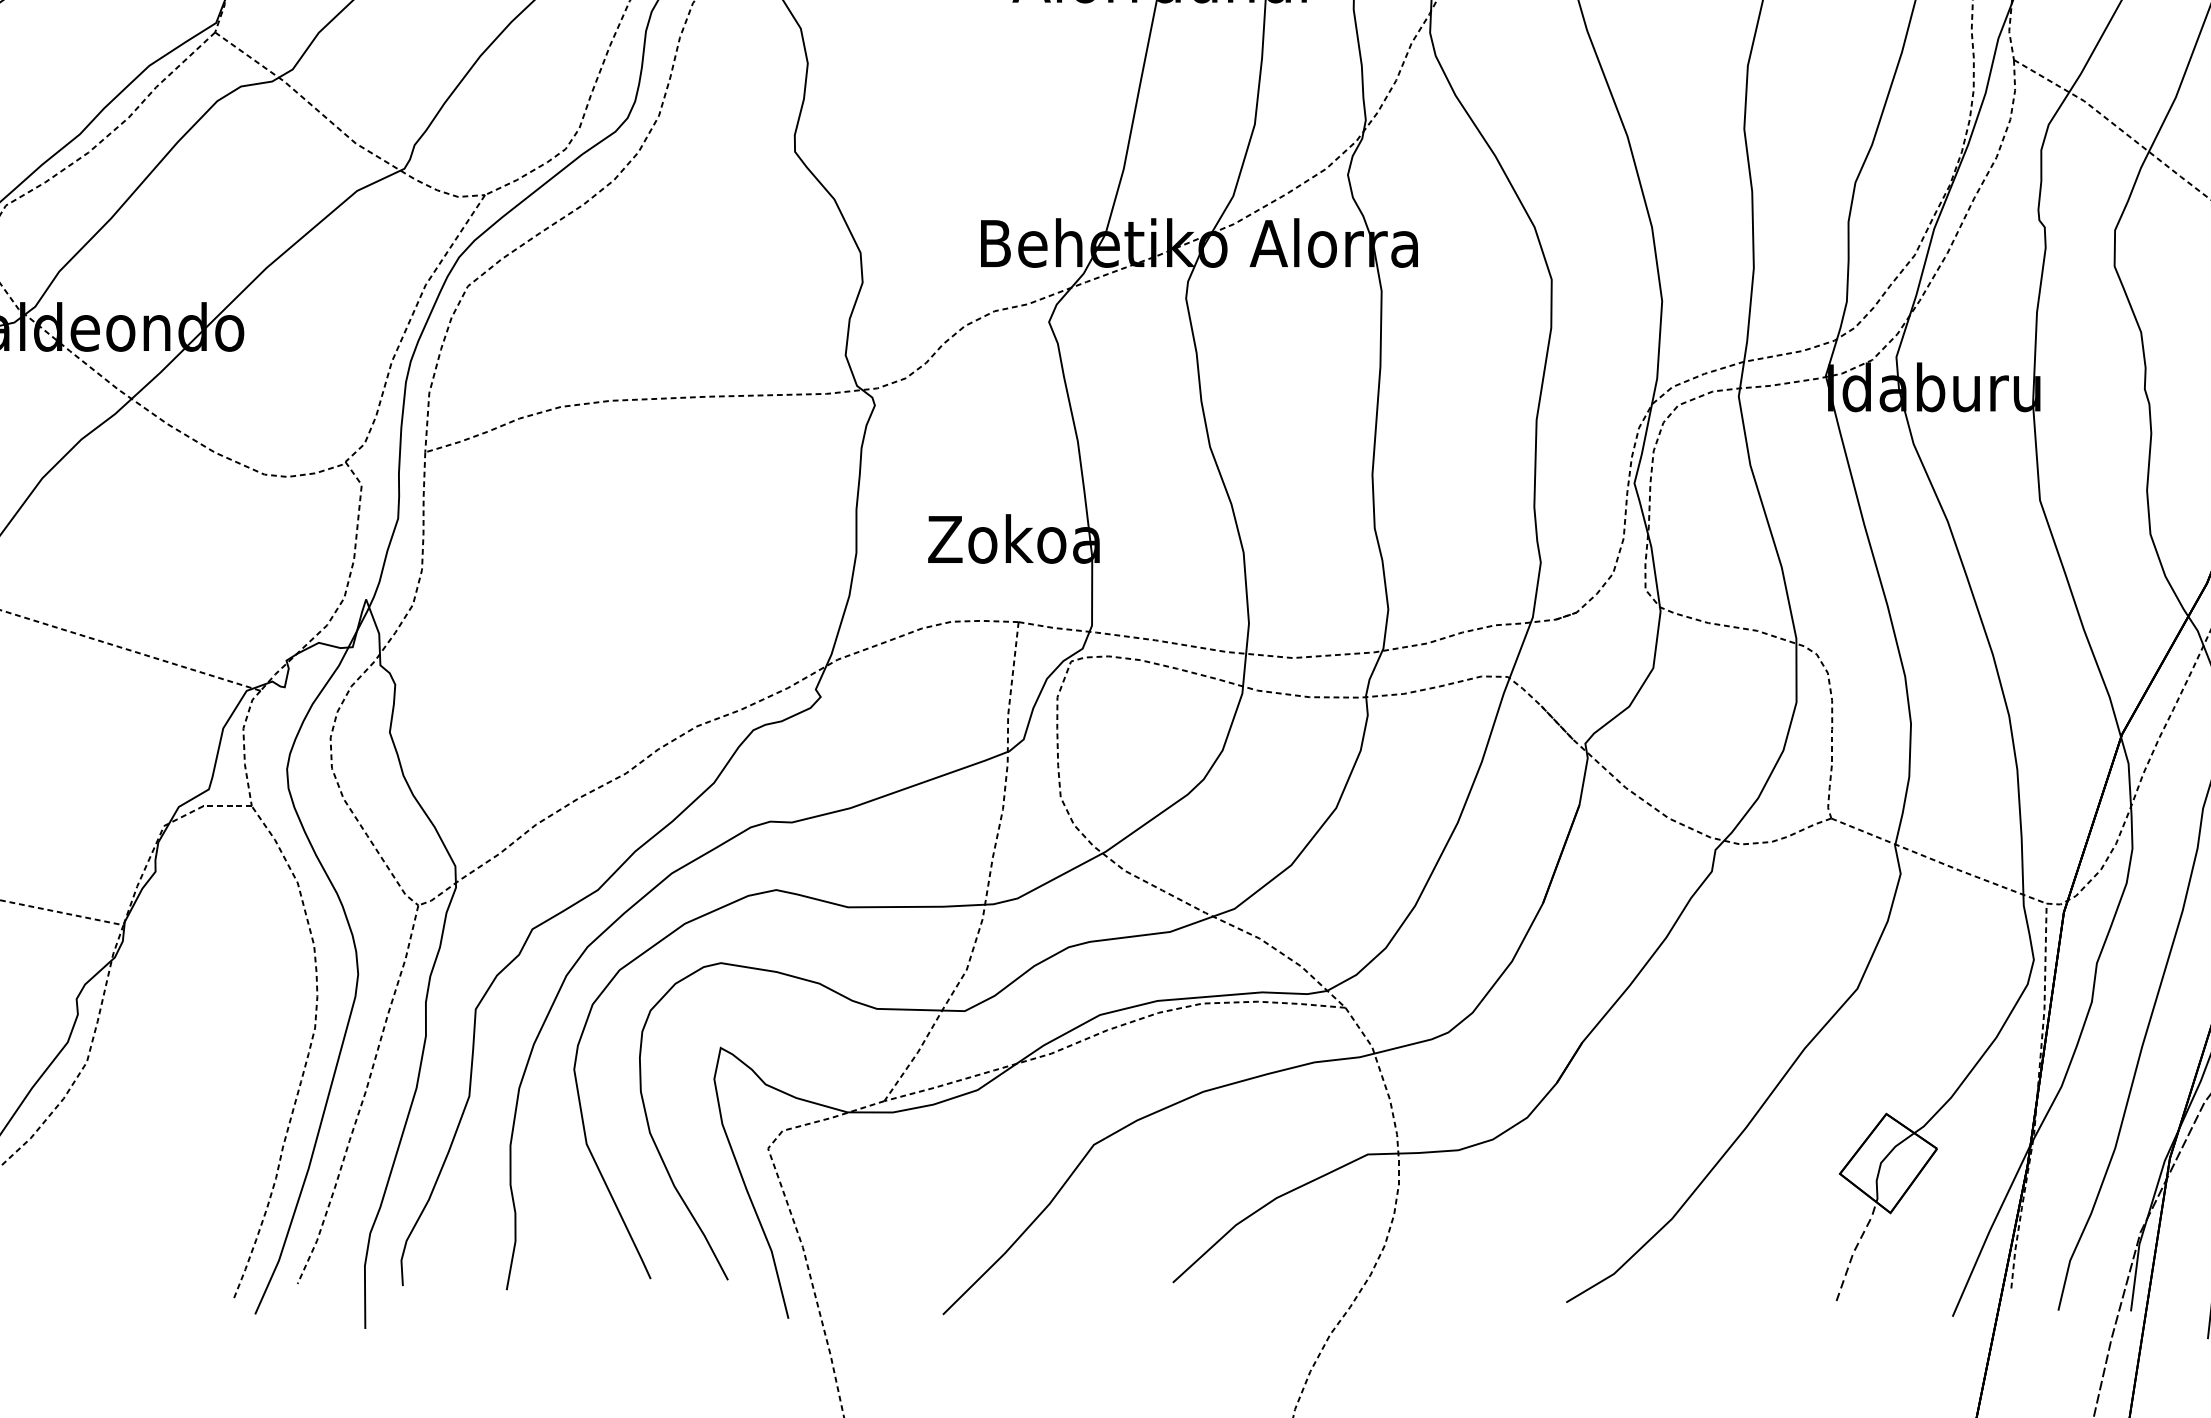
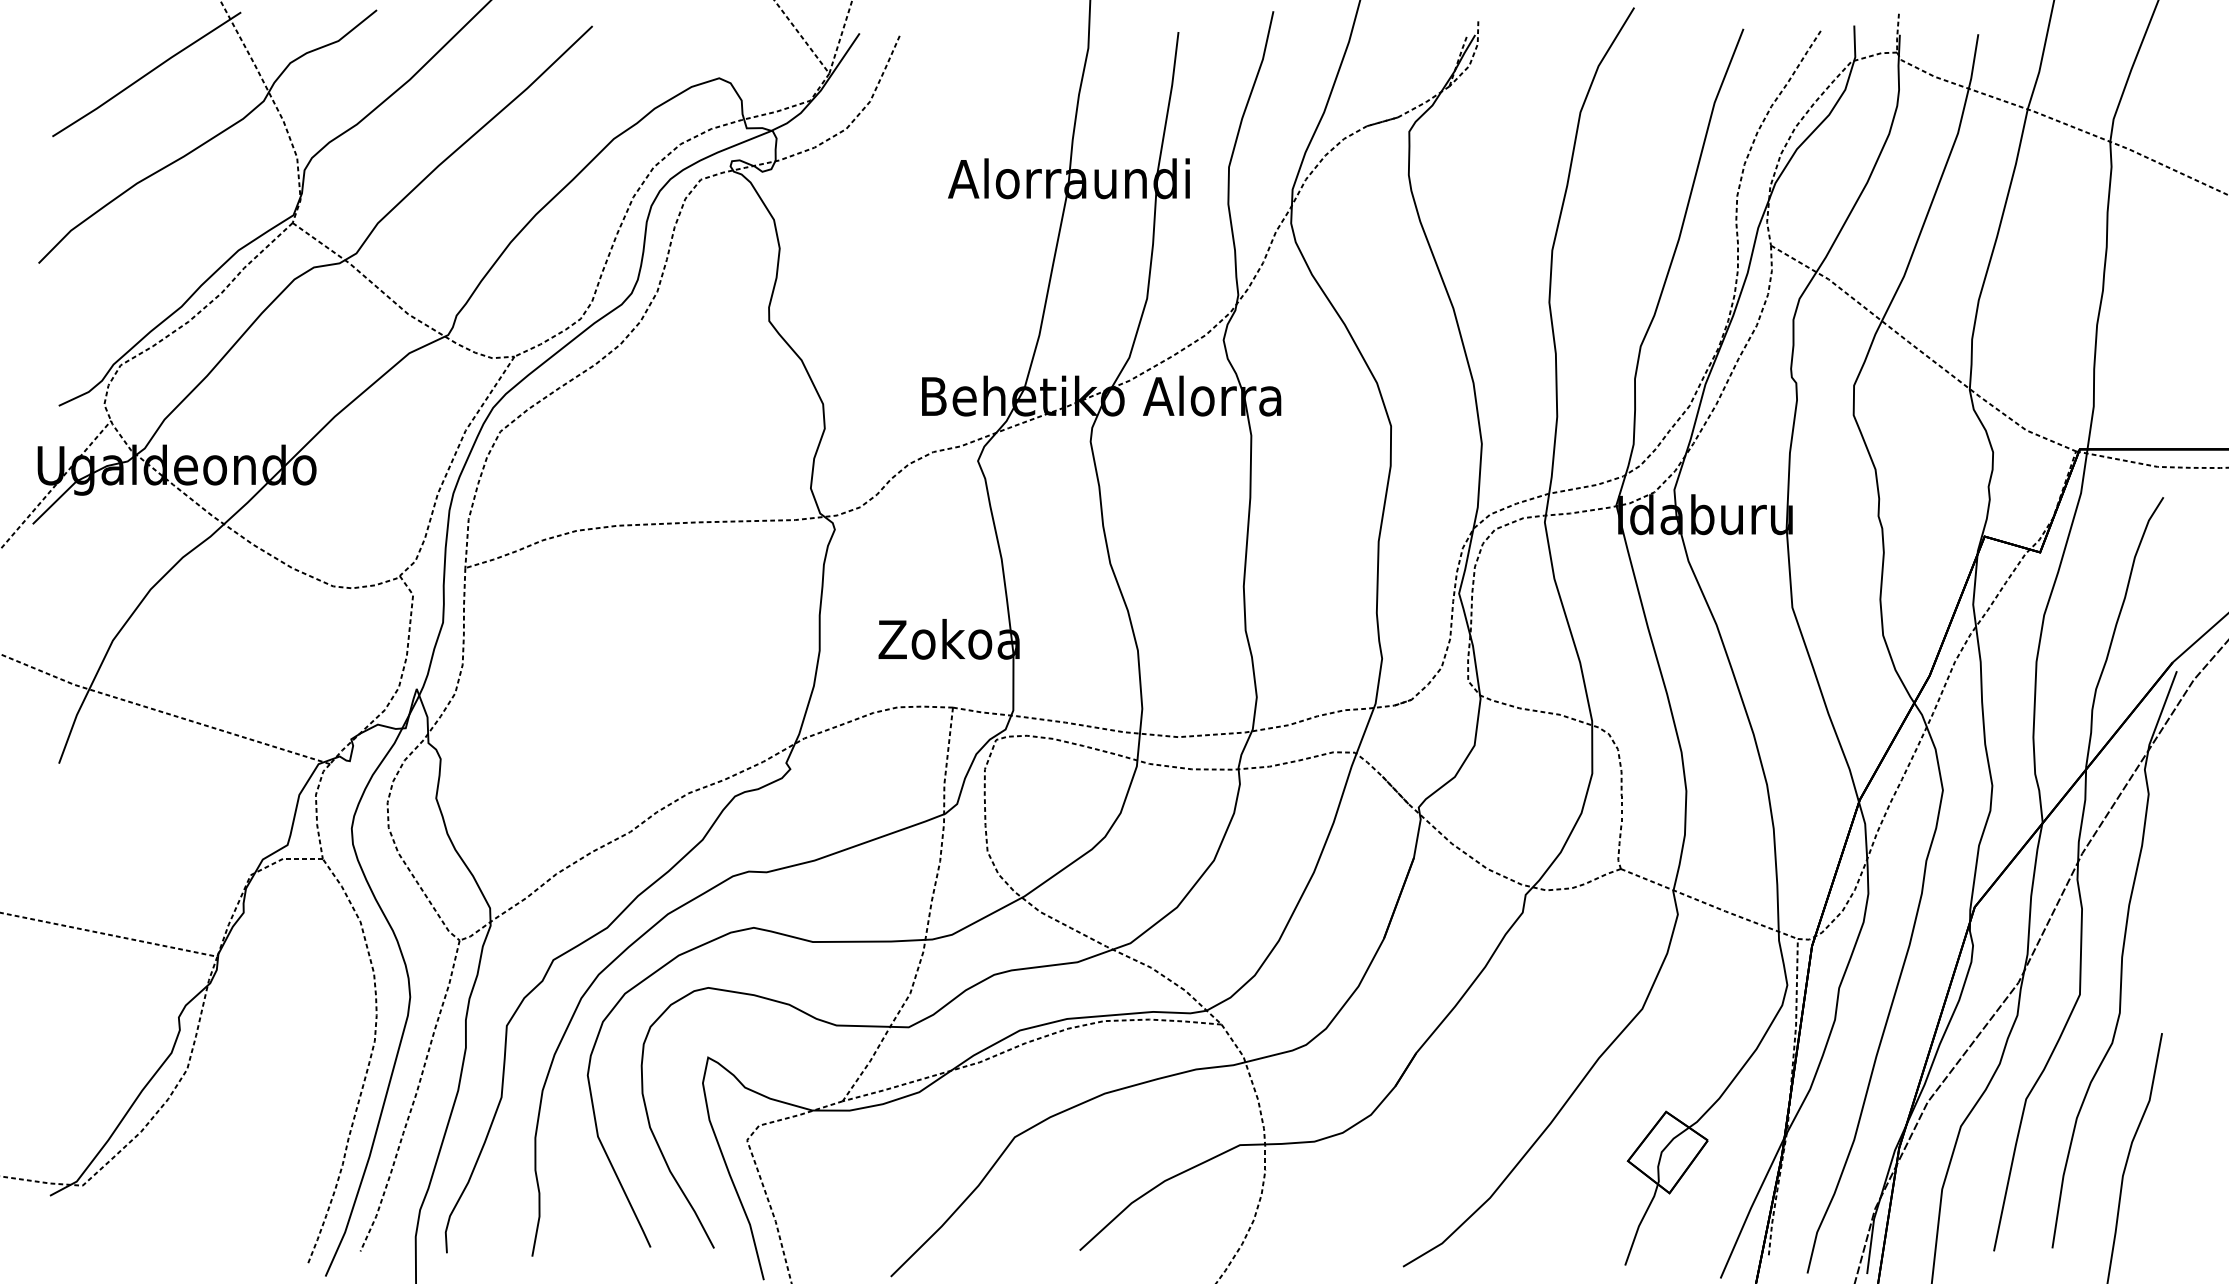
line: (1855, 1249) -> (1640, 1223), dashed -> solid

